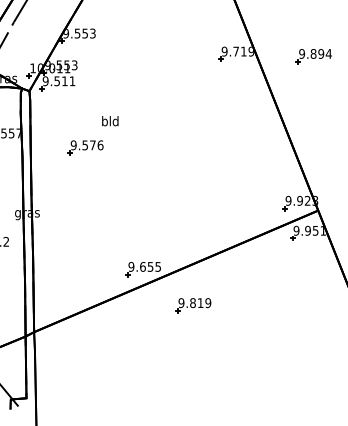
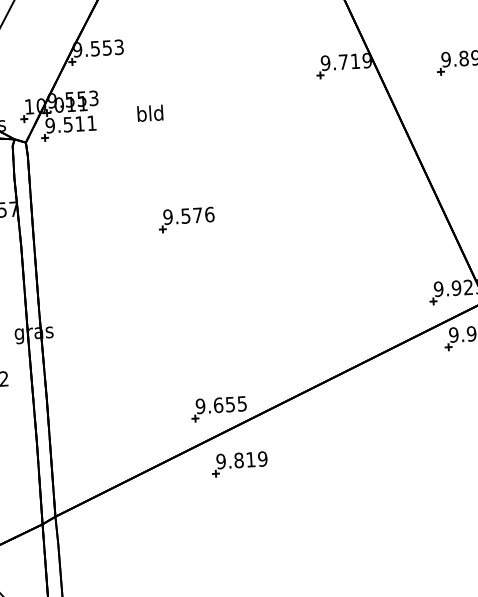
text: (110, 121) -> (150, 113), moved
part: (85, 147) -> (186, 219), moved
part: (193, 305) -> (240, 464), moved

